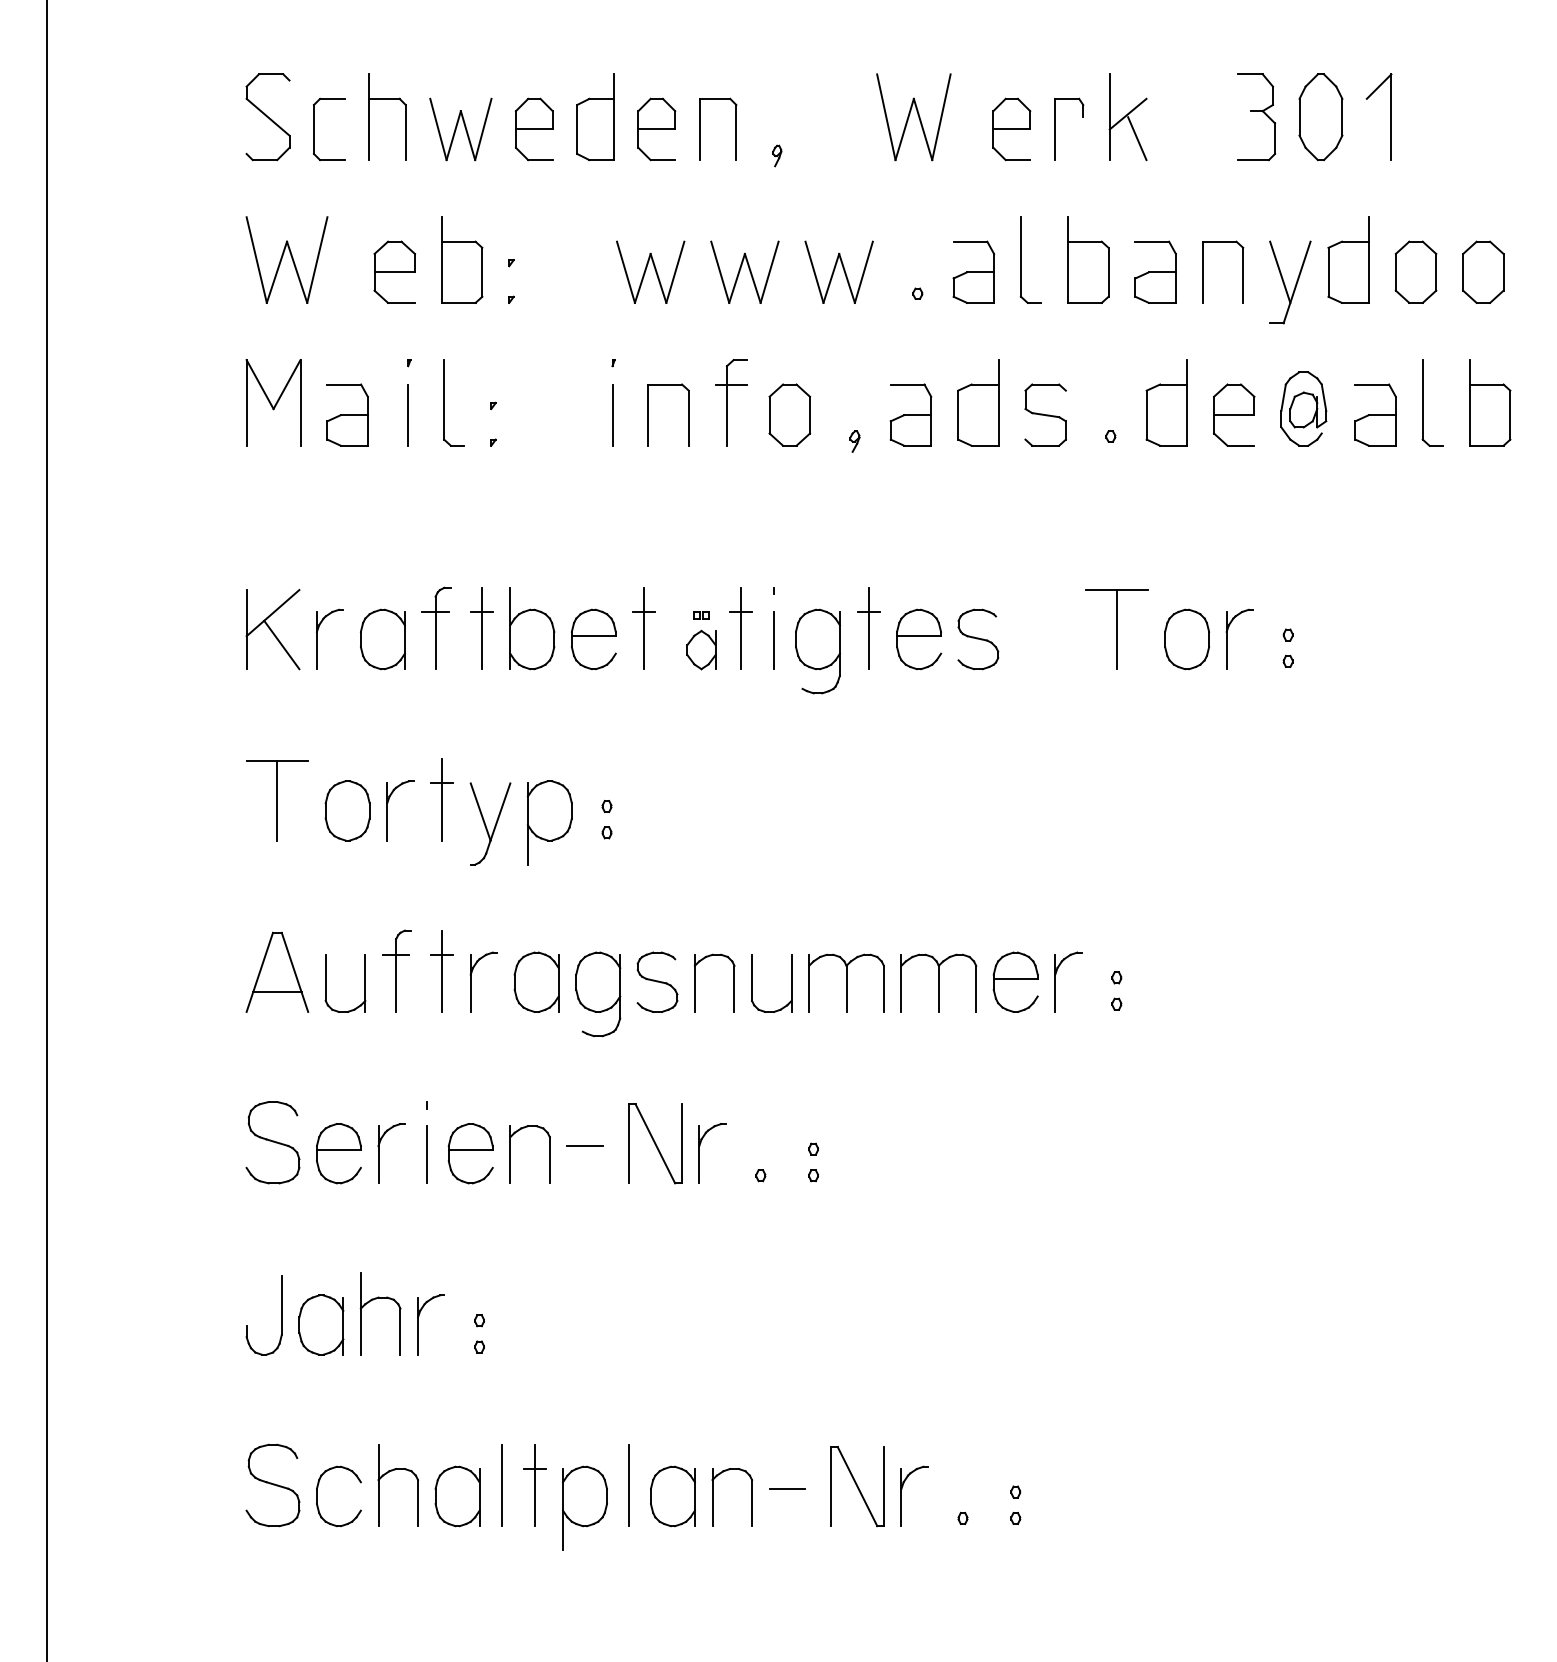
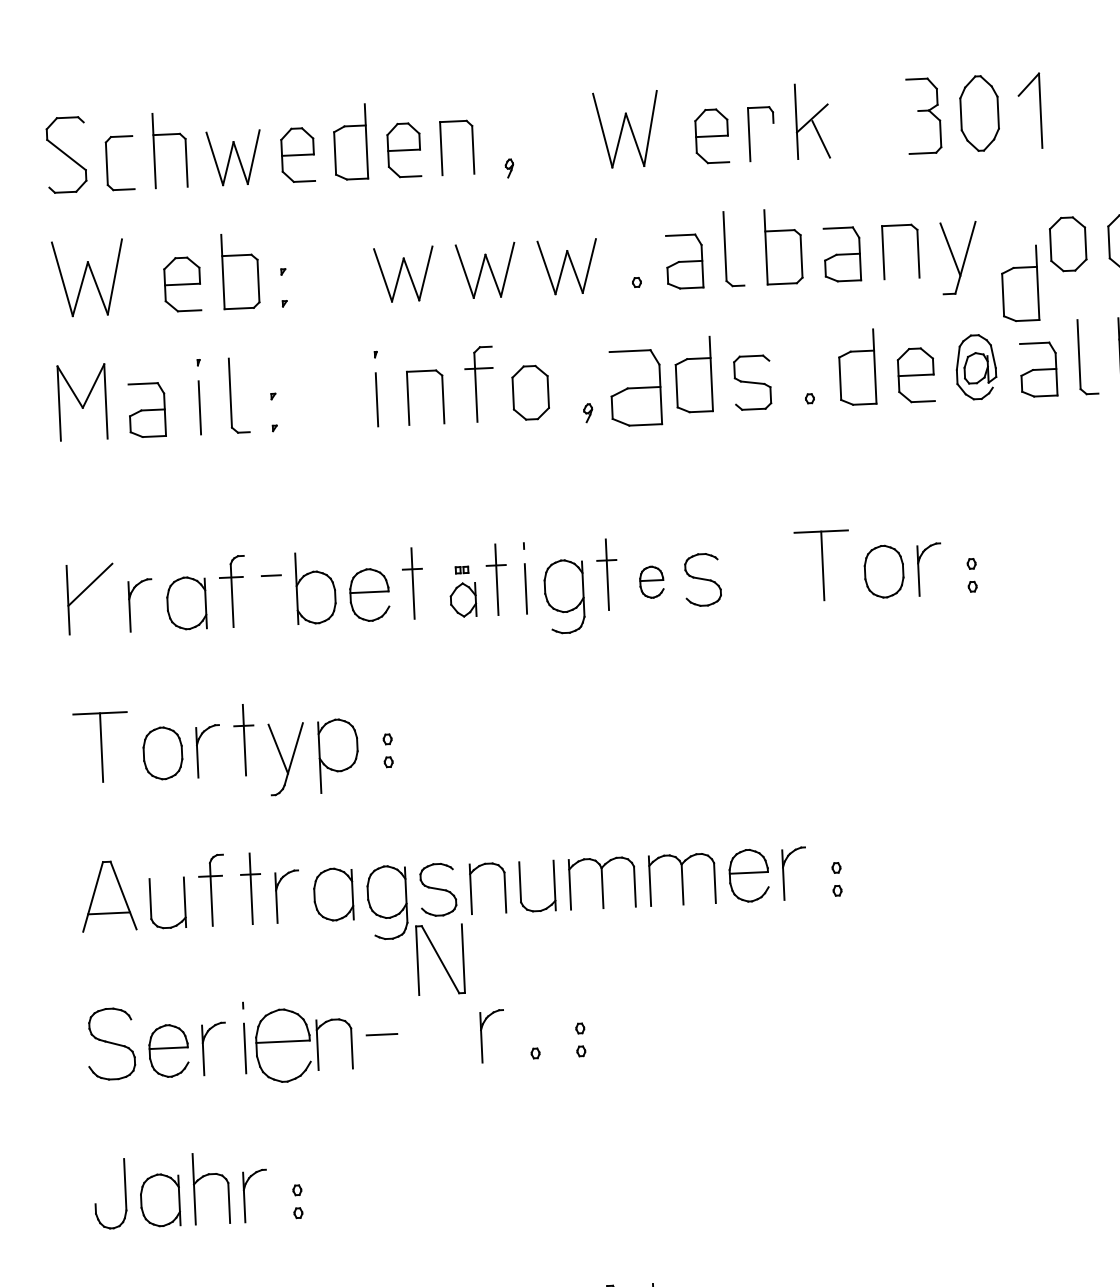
part: (1348, 259) -> (1019, 283), moved
part: (910, 414) -> (635, 387), size x1.4
line: (481, 628) -> (271, 589), removed
part: (919, 639) -> (652, 582), size x0.6
line: (281, 644) -> (98, 611), removed
part: (655, 1143) -> (440, 959), moved
part: (470, 1153) -> (282, 1045), size x1.4

